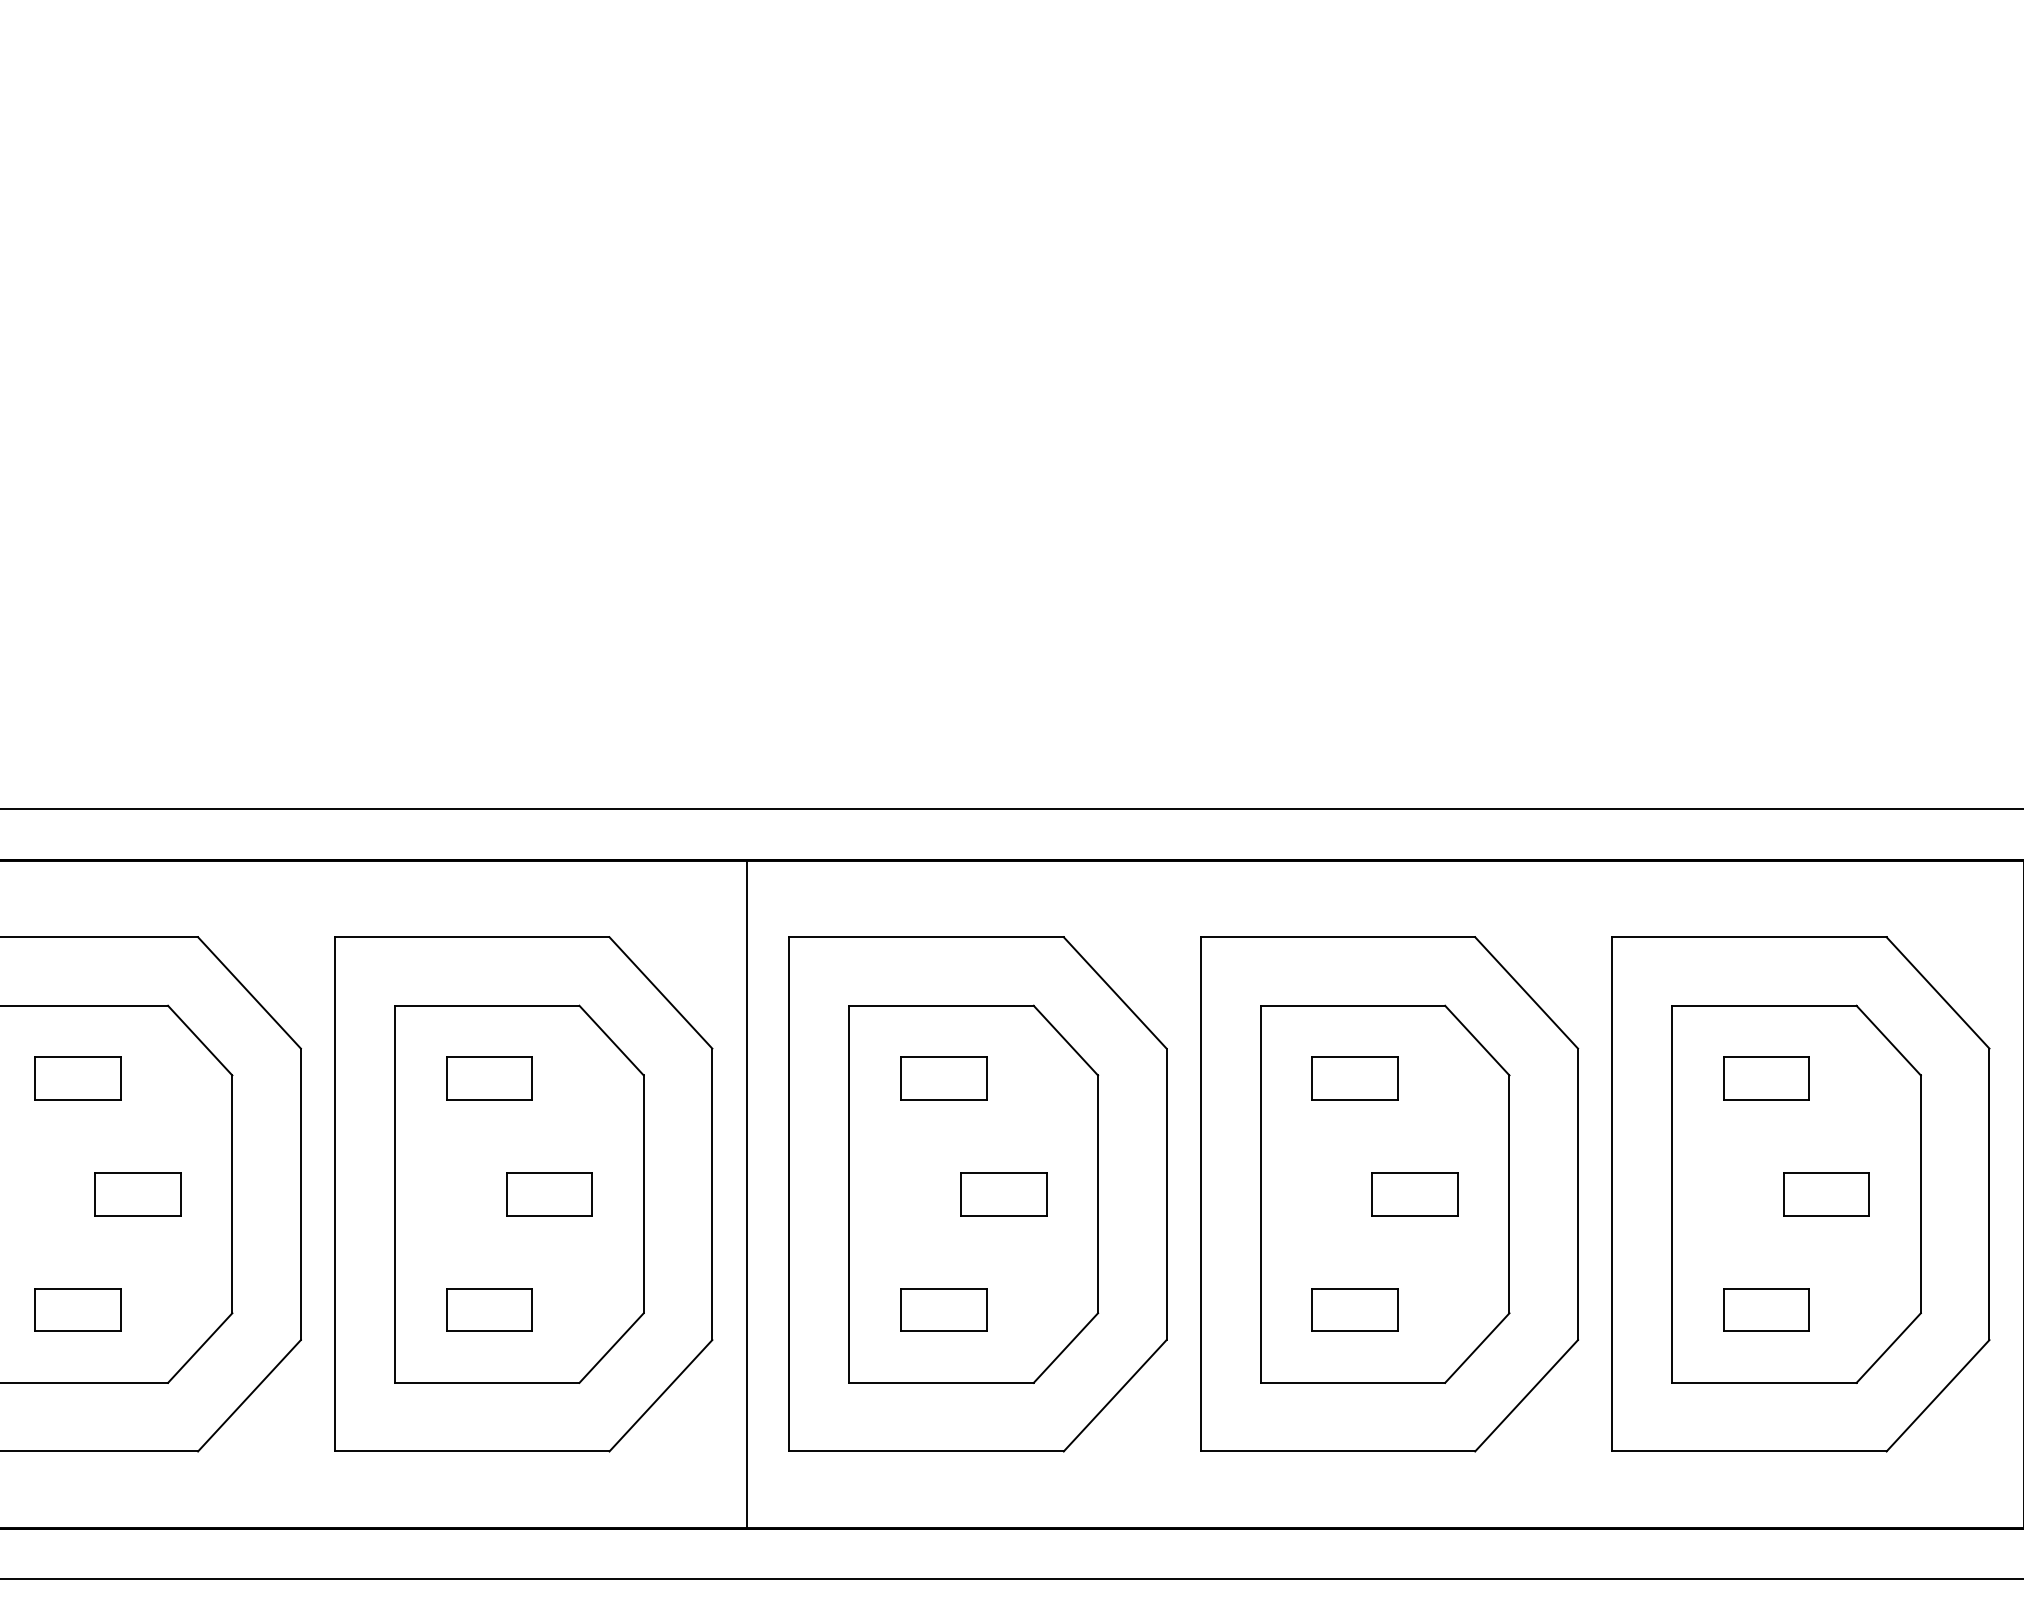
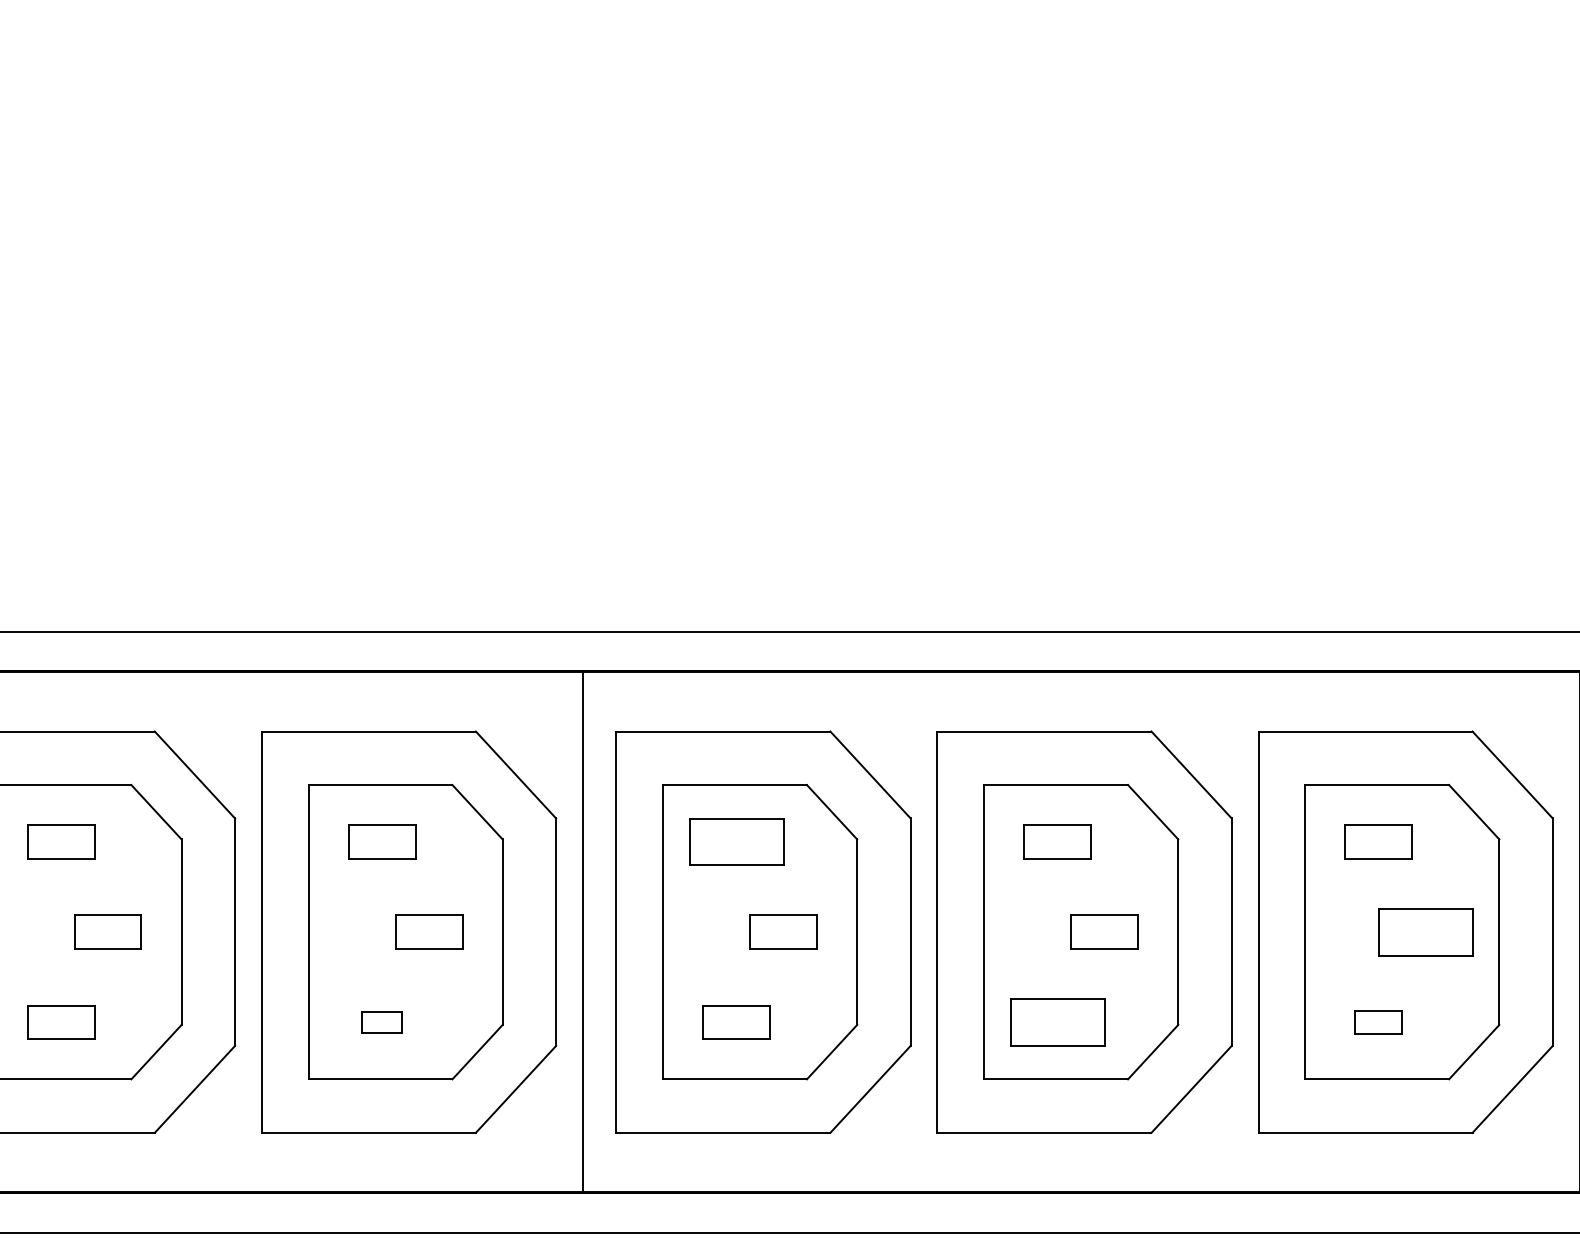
part: (943, 1078) -> (736, 841), size x1.4
part: (1826, 1194) -> (1425, 932), size x1.4
part: (489, 1309) -> (382, 1022), size x0.6
part: (1354, 1309) -> (1057, 1022), size x1.4
part: (1766, 1309) -> (1378, 1022), size x0.7

